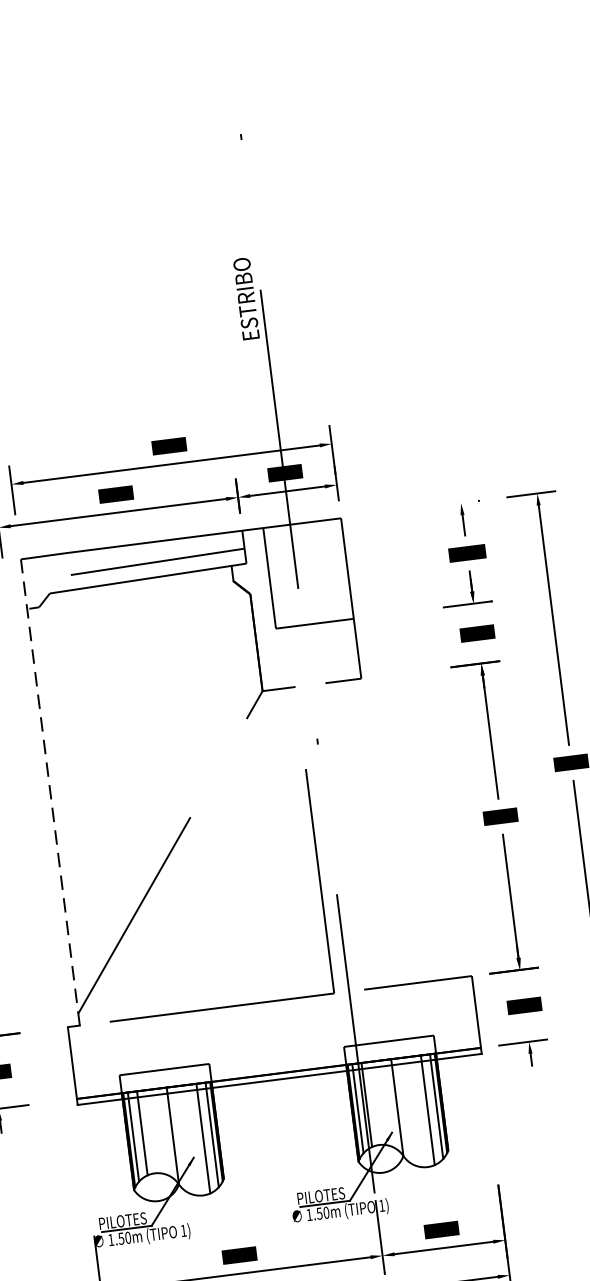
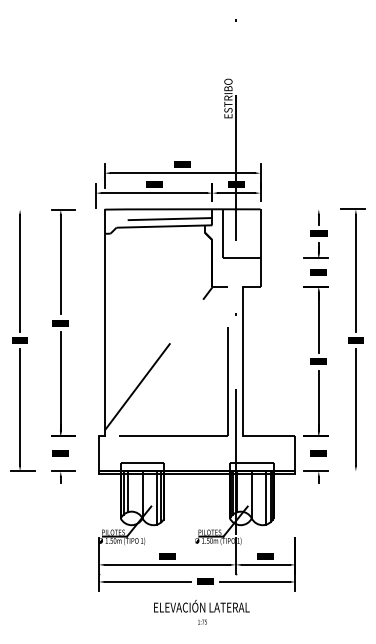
line: (49, 791) -> (104, 322), dashed -> solid
line: (345, 835) -> (243, 361), added

